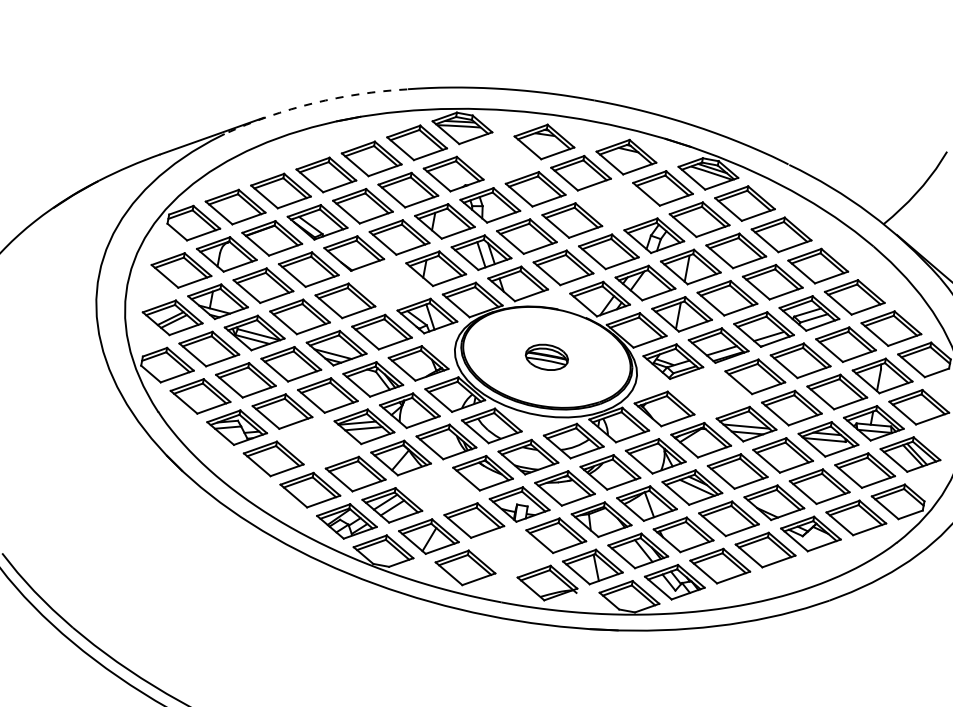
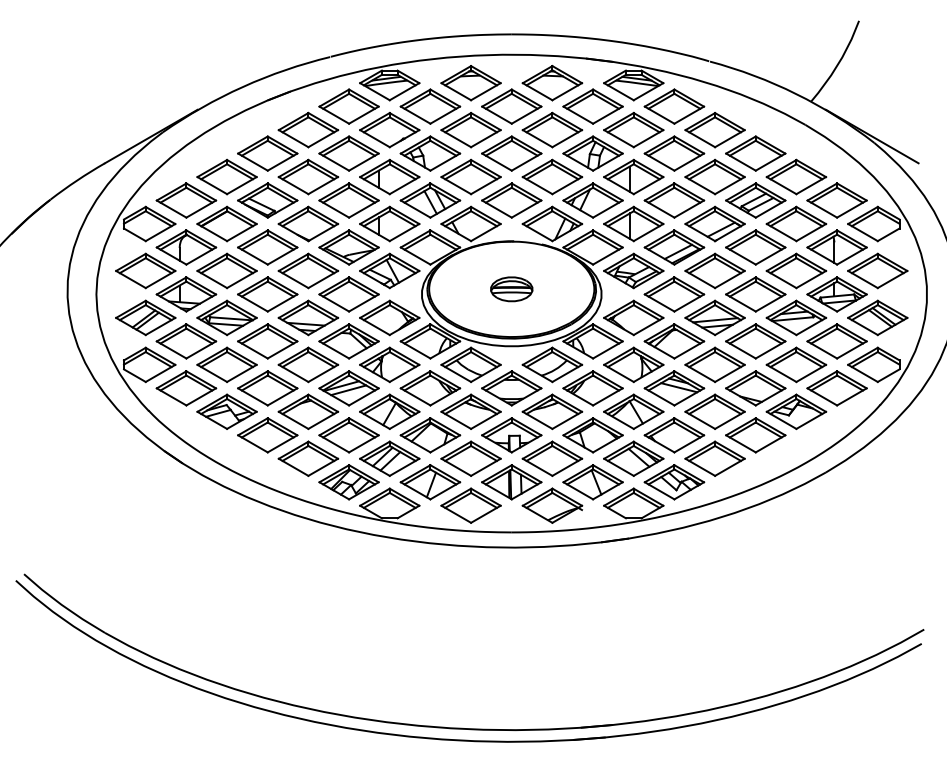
arc: (314, 102) -> (243, 86), dashed -> solid
part: (499, 157) -> (430, 106), added
part: (617, 203) -> (552, 129), added
part: (390, 284) -> (348, 247), added
part: (709, 393) -> (674, 294), added
part: (319, 442) -> (308, 411), added
part: (437, 489) -> (430, 435), added
part: (510, 552) -> (511, 482), added

